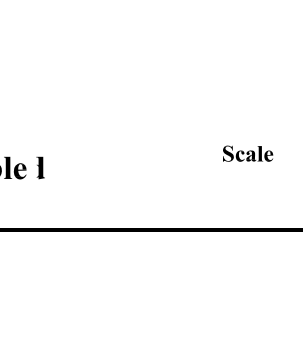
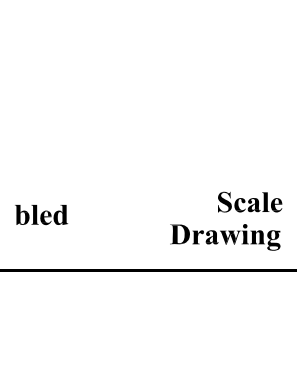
part: (248, 153) -> (250, 201), size x1.43
fill: (33, 170) -> (57, 217), added
part: (220, 193) -> (225, 237), added

